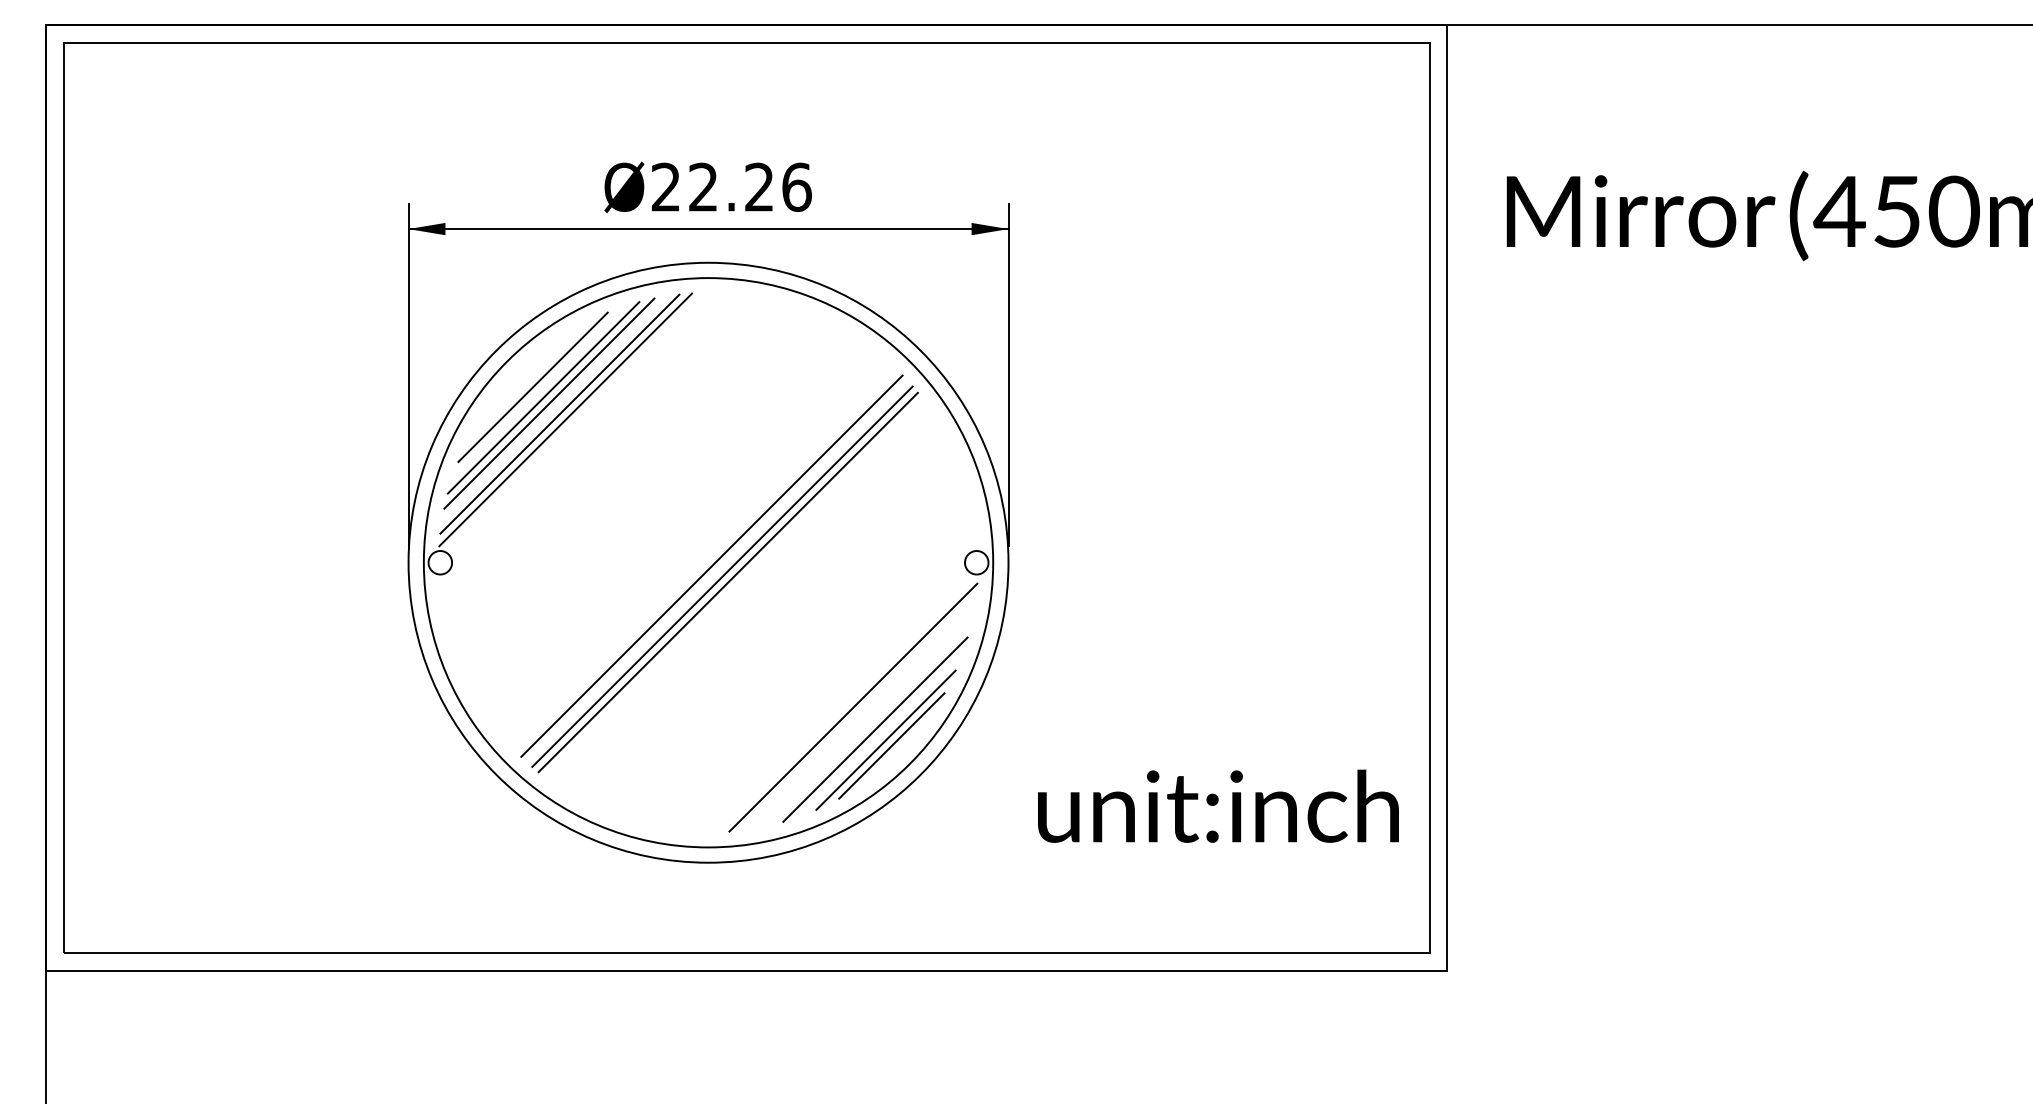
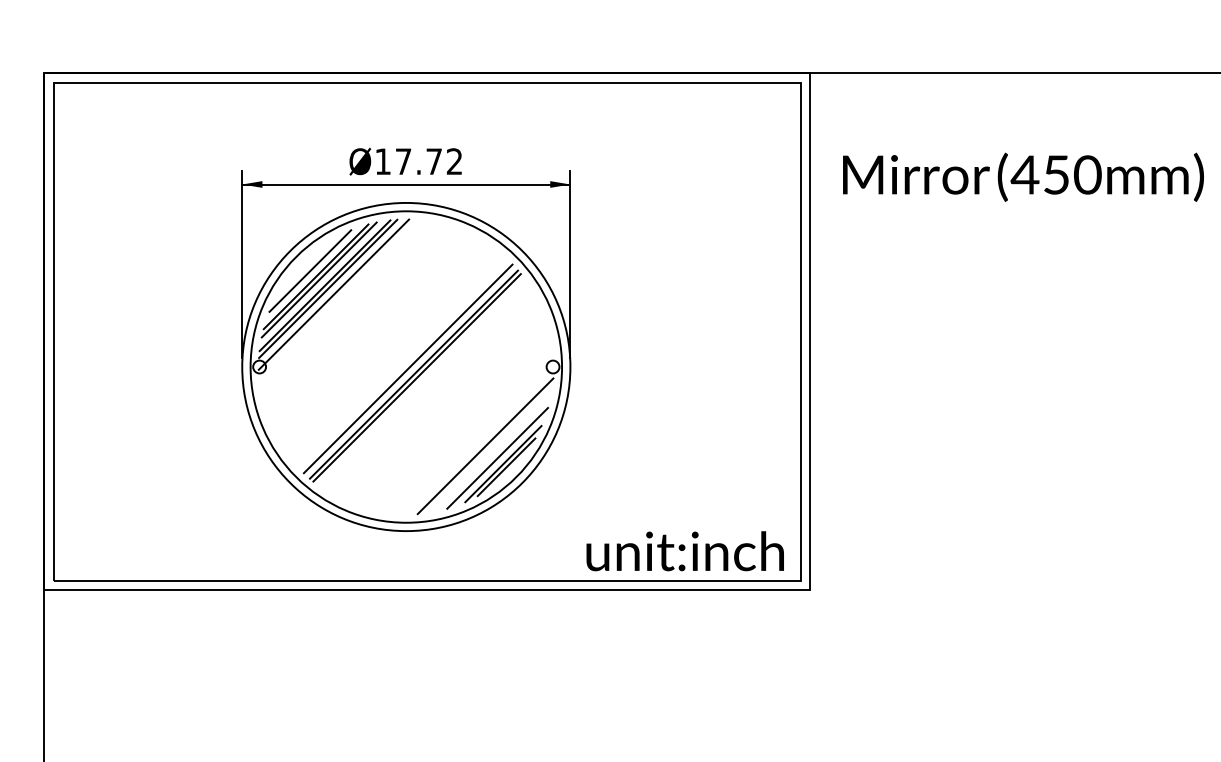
text: (730, 187) -> (418, 161), Ø22.26 -> Ø17.72
line: (575, 430) -> (333, 294), added
text: (1217, 806) -> (684, 551), moved

